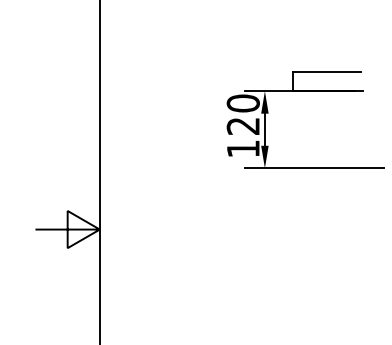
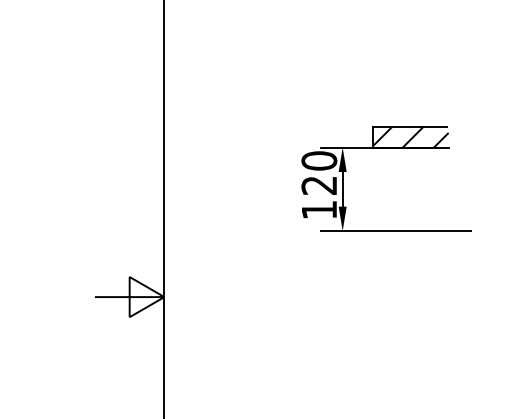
hatch: (327, 80) -> (410, 136), added

